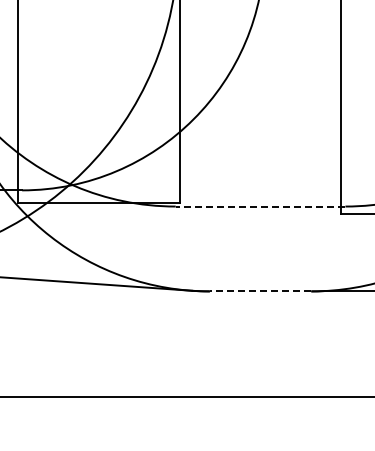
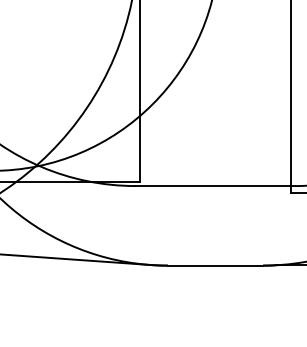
line: (260, 206) -> (215, 186), dashed -> solid
line: (260, 291) -> (215, 265), dashed -> solid

